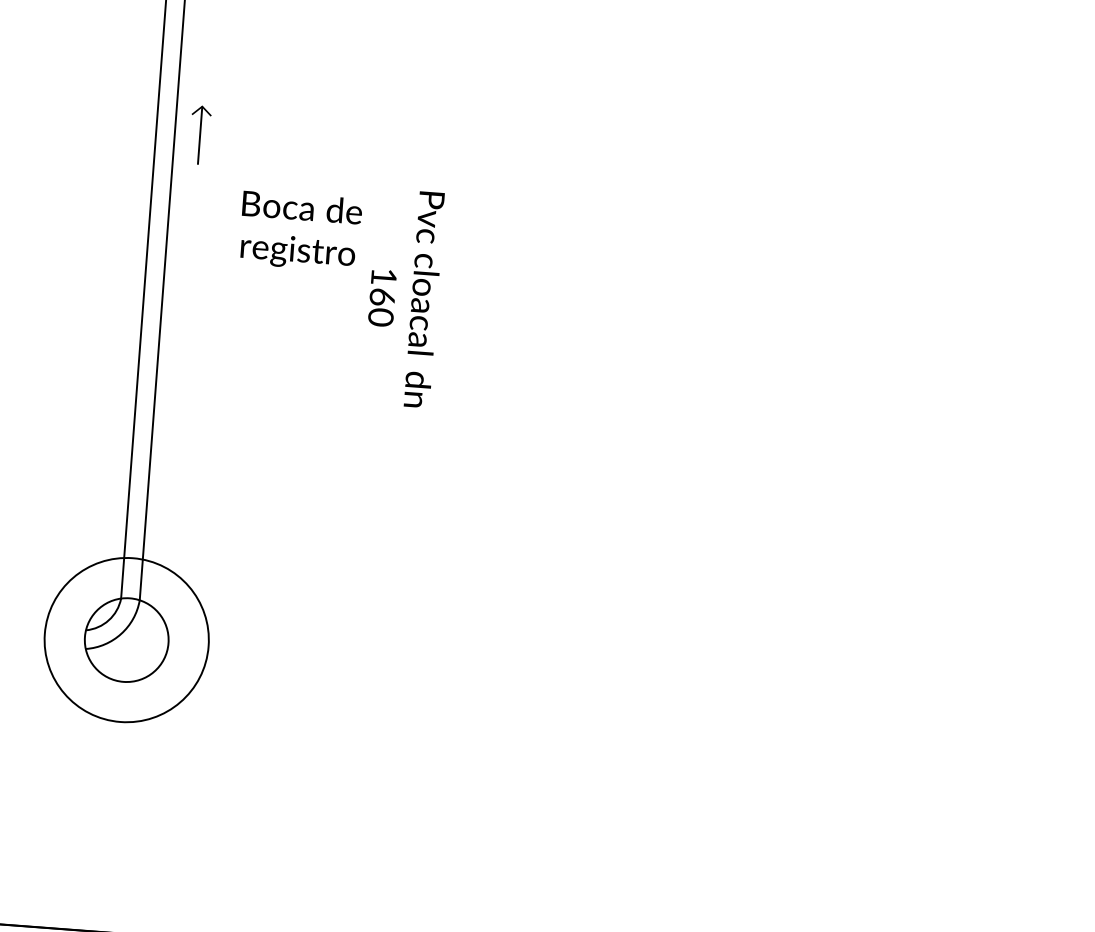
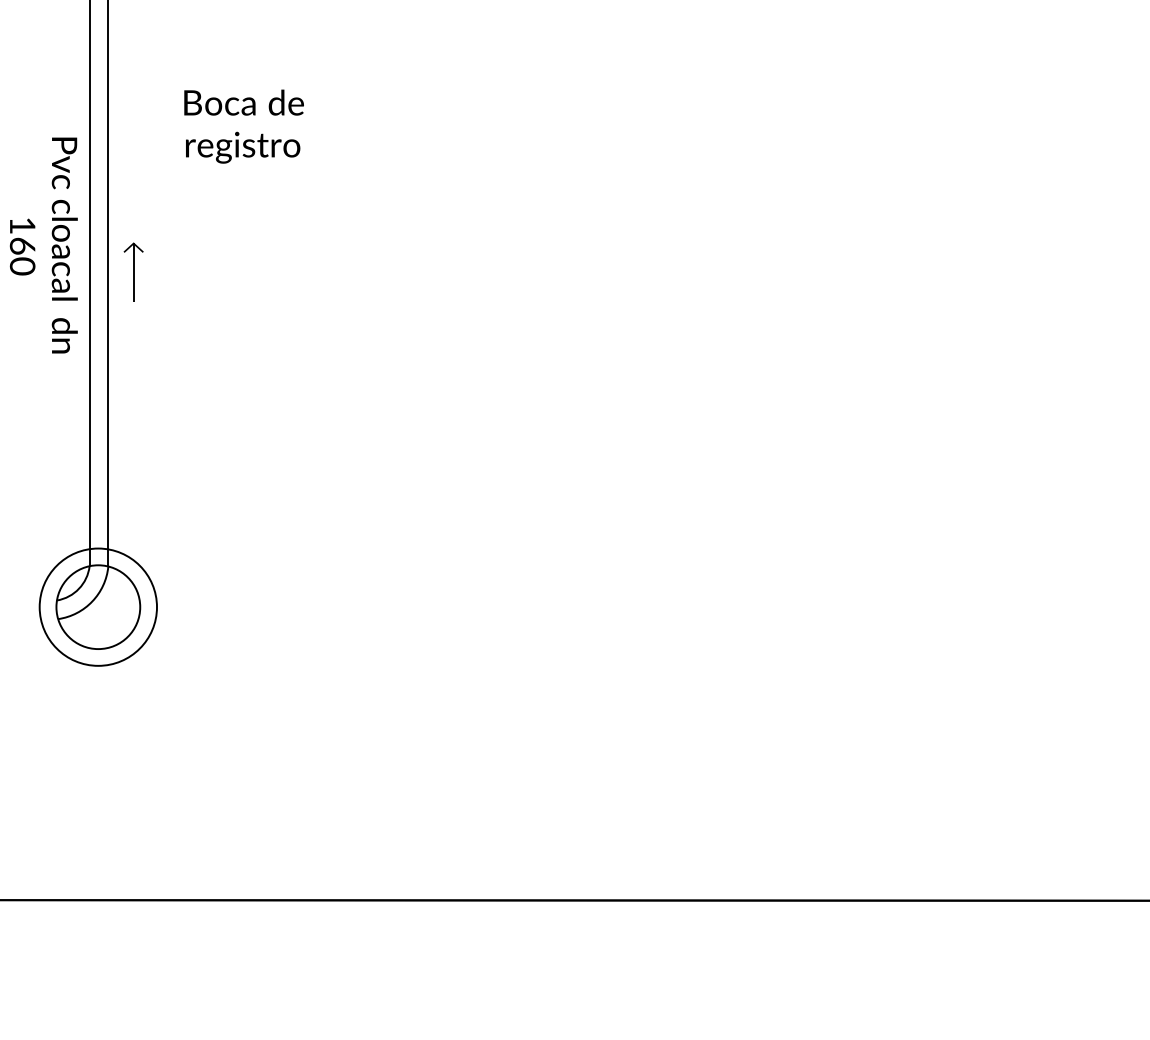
part: (200, 134) -> (133, 271), moved
text: (300, 231) -> (243, 126), moved
text: (403, 298) -> (43, 245), moved
circle: (126, 639) -> (98, 606), size x0.71

